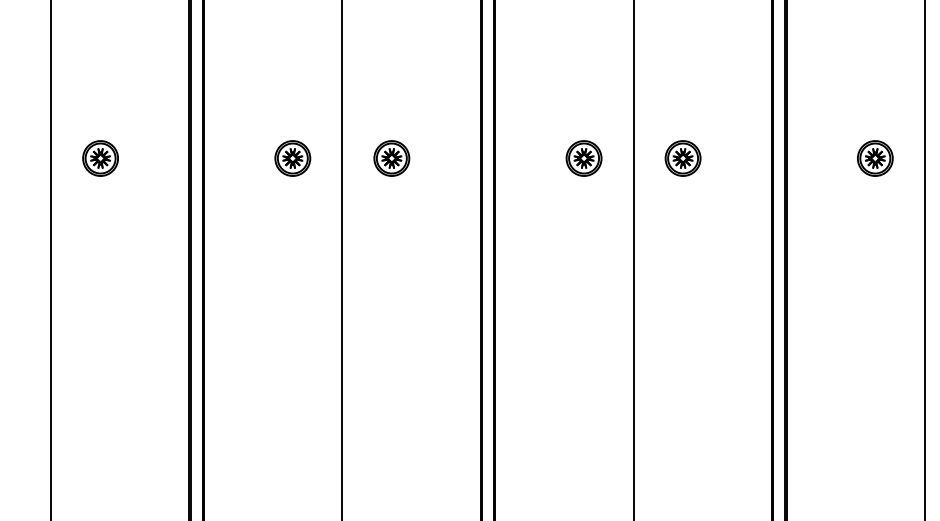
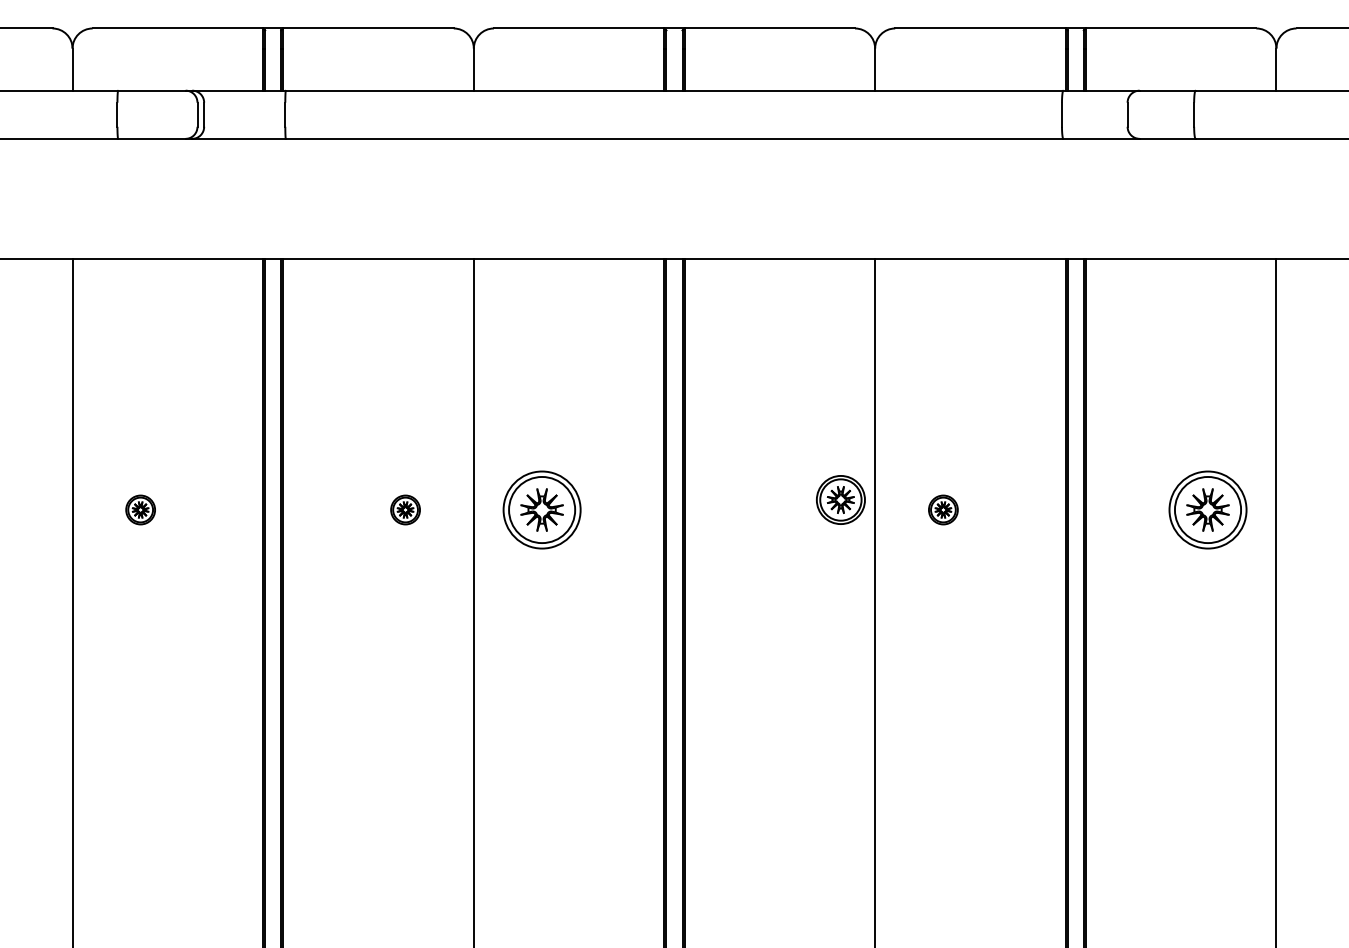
part: (100, 158) -> (140, 509), size x0.6
part: (292, 158) -> (405, 509), size x0.6
part: (391, 158) -> (541, 509), size x1.6
part: (583, 158) -> (840, 499), moved
part: (683, 158) -> (943, 509), size x0.6
part: (875, 158) -> (1208, 509), size x1.6

